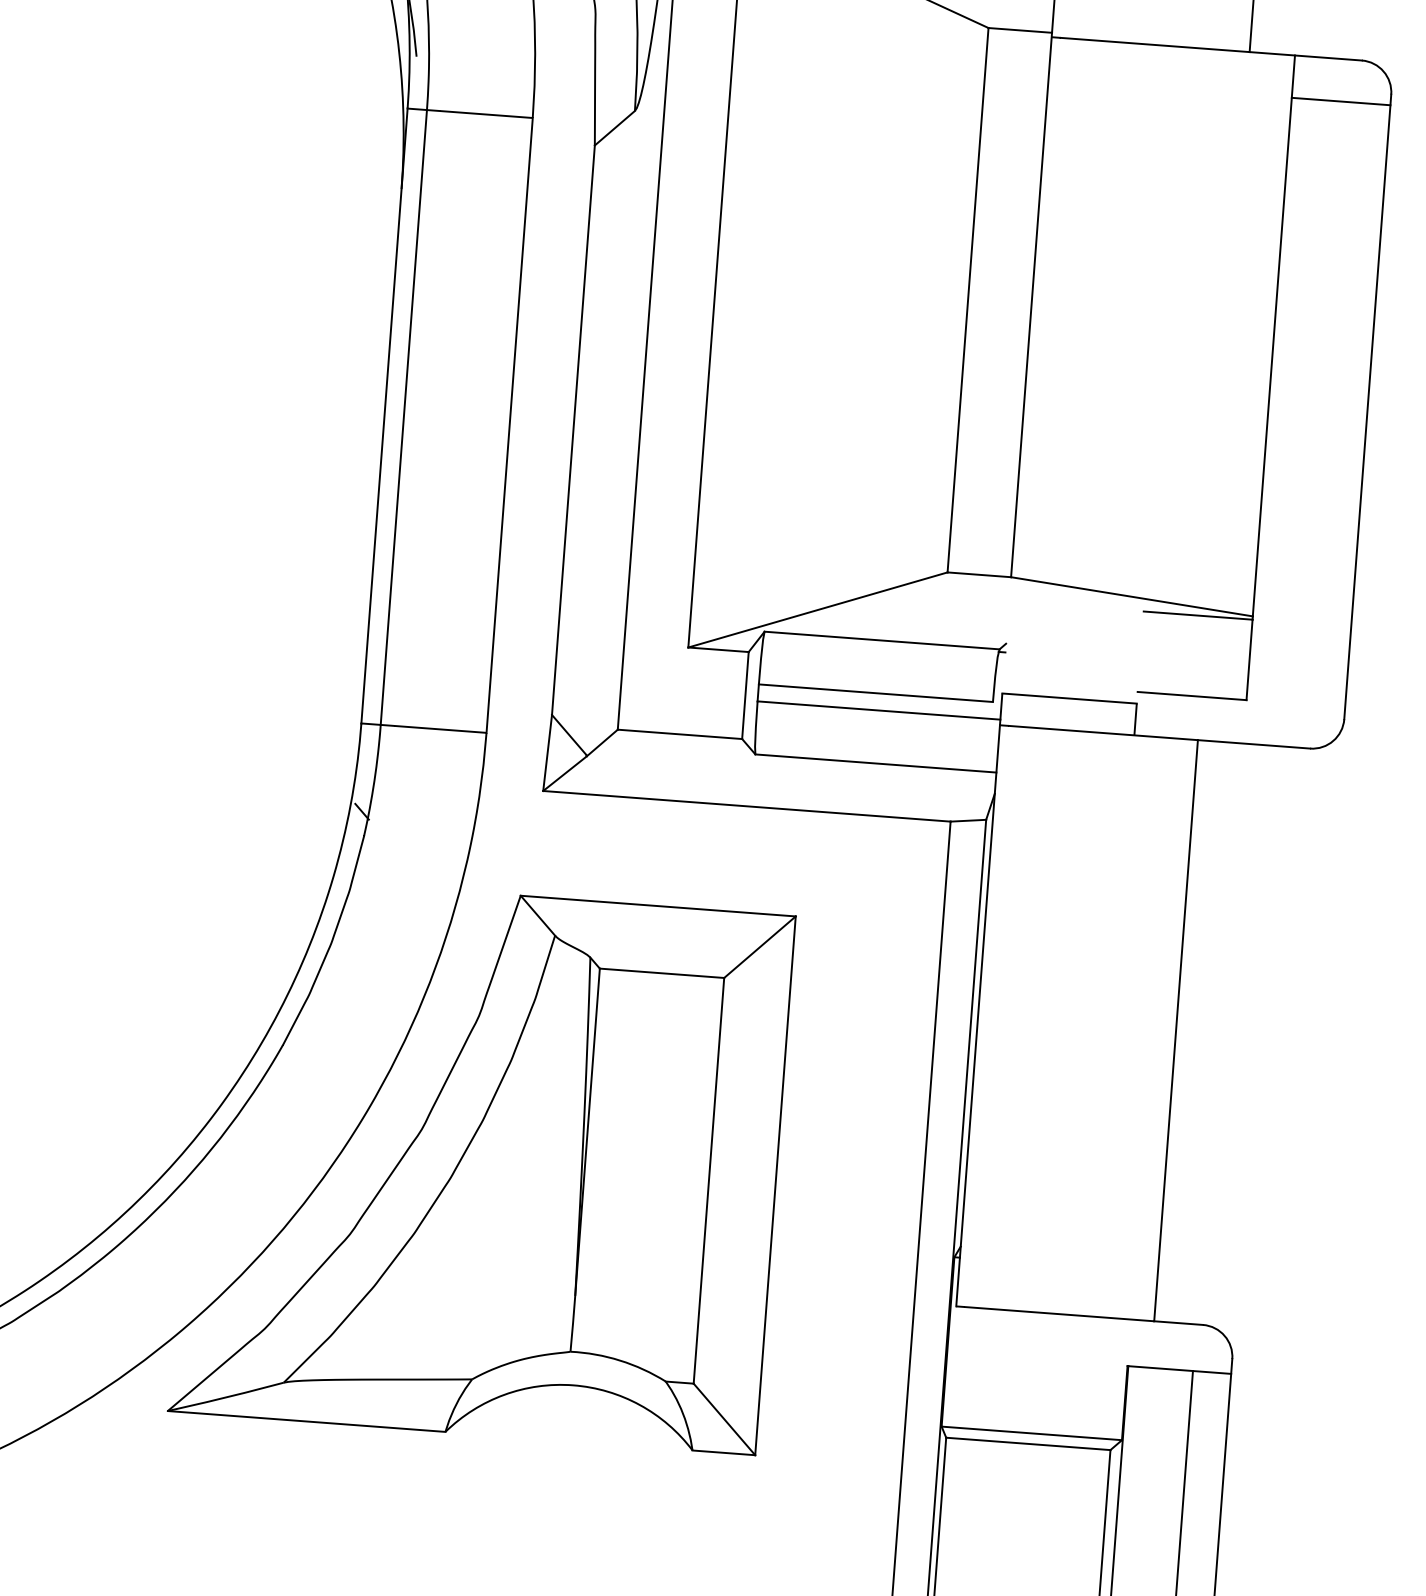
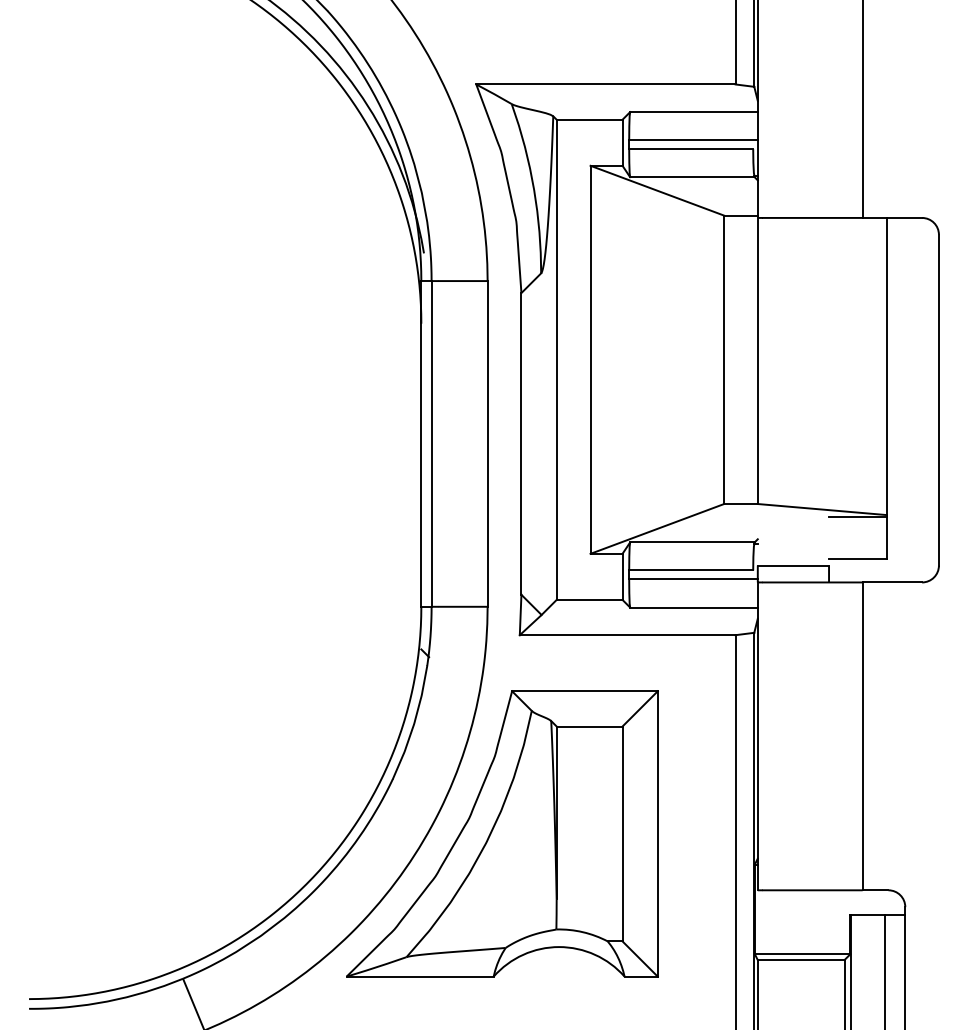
line: (1340, 101) -> (912, 240), removed

